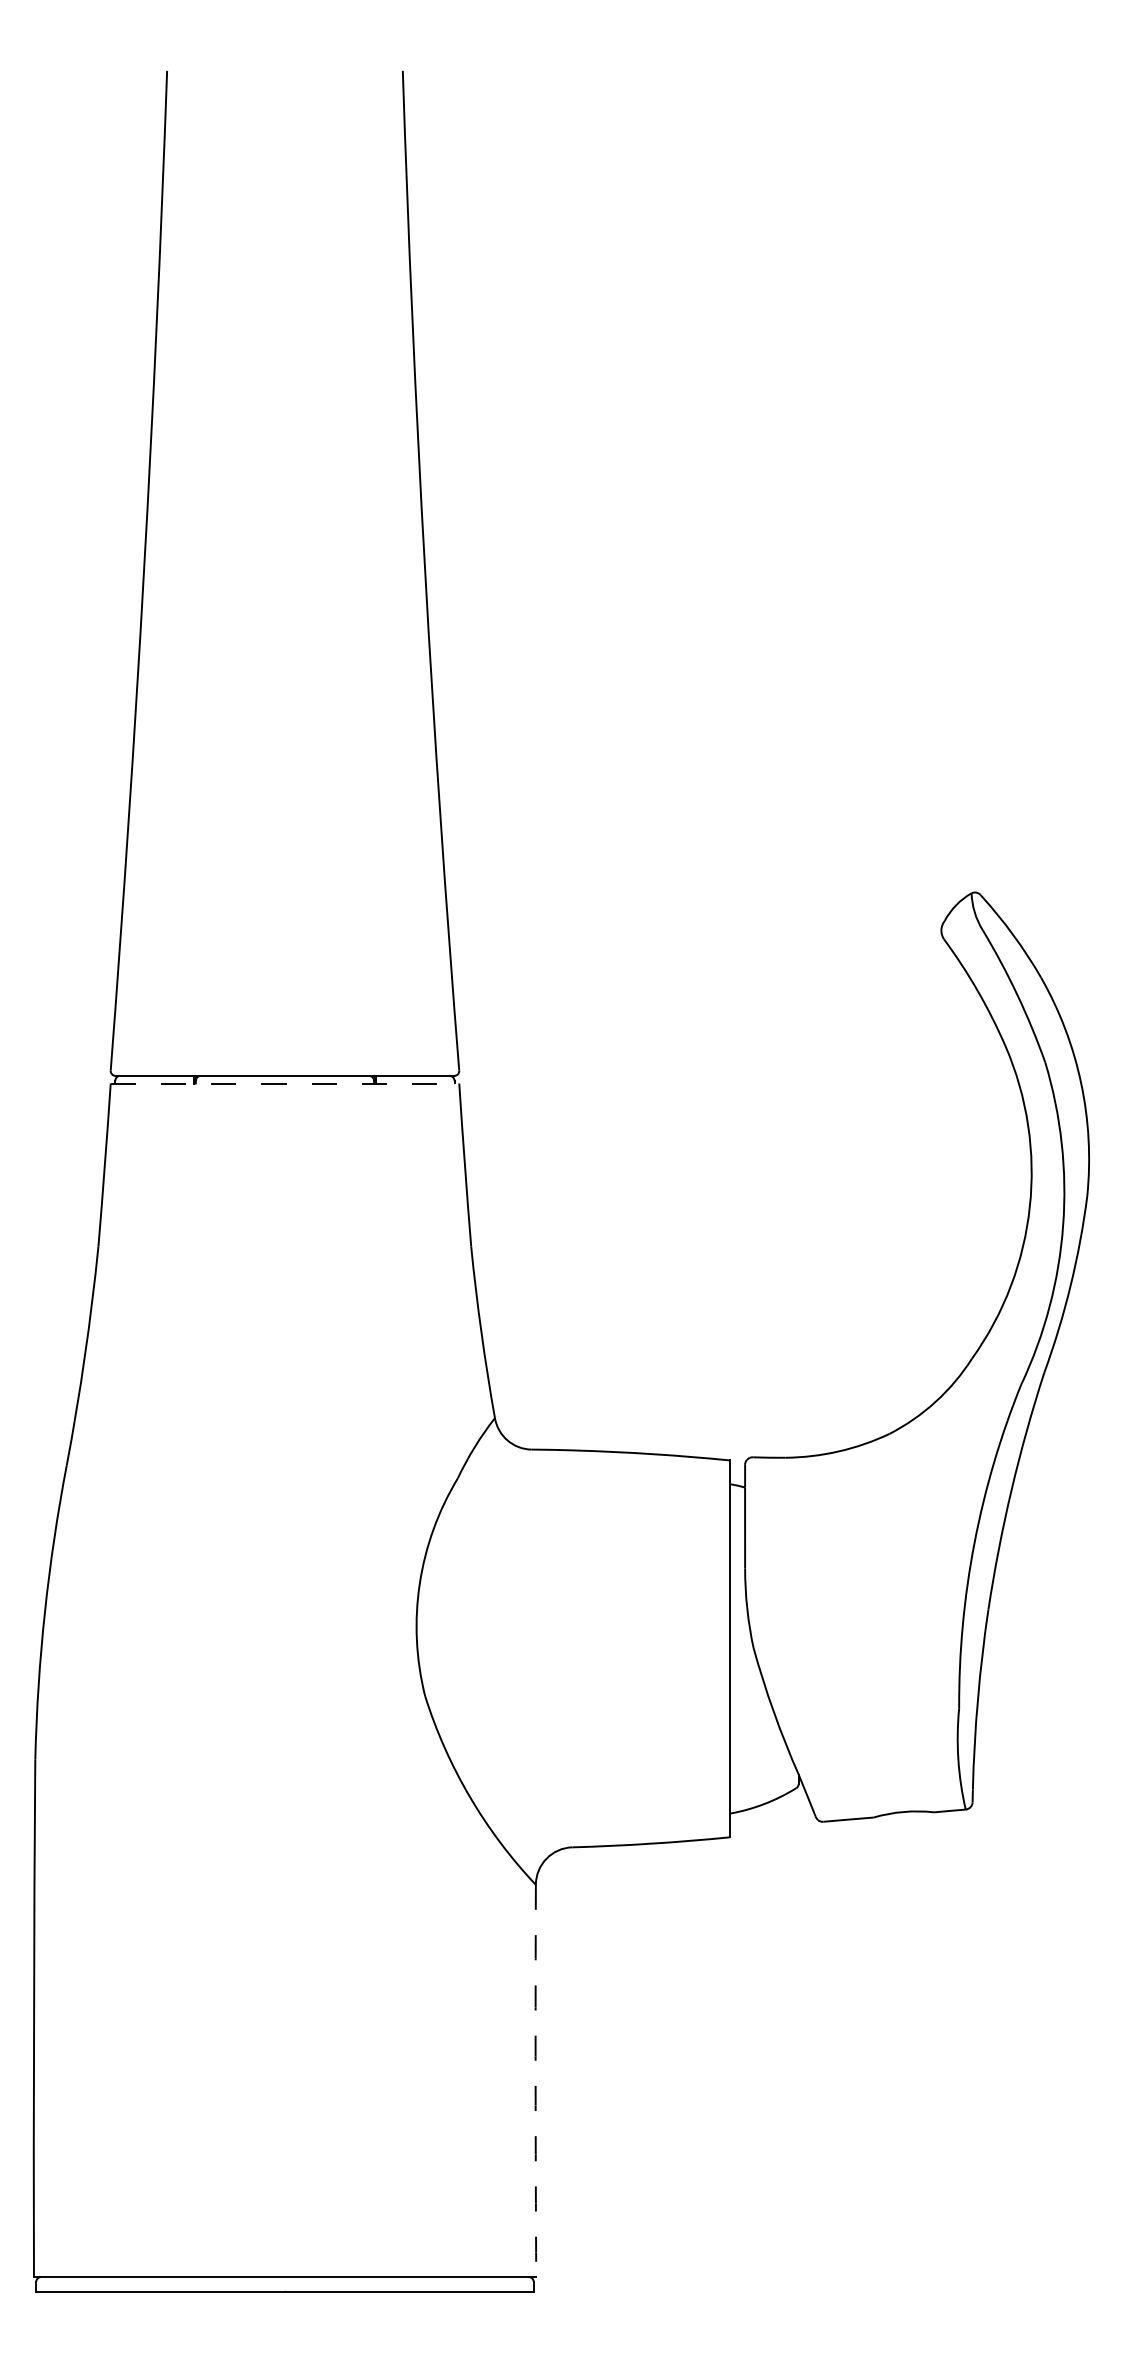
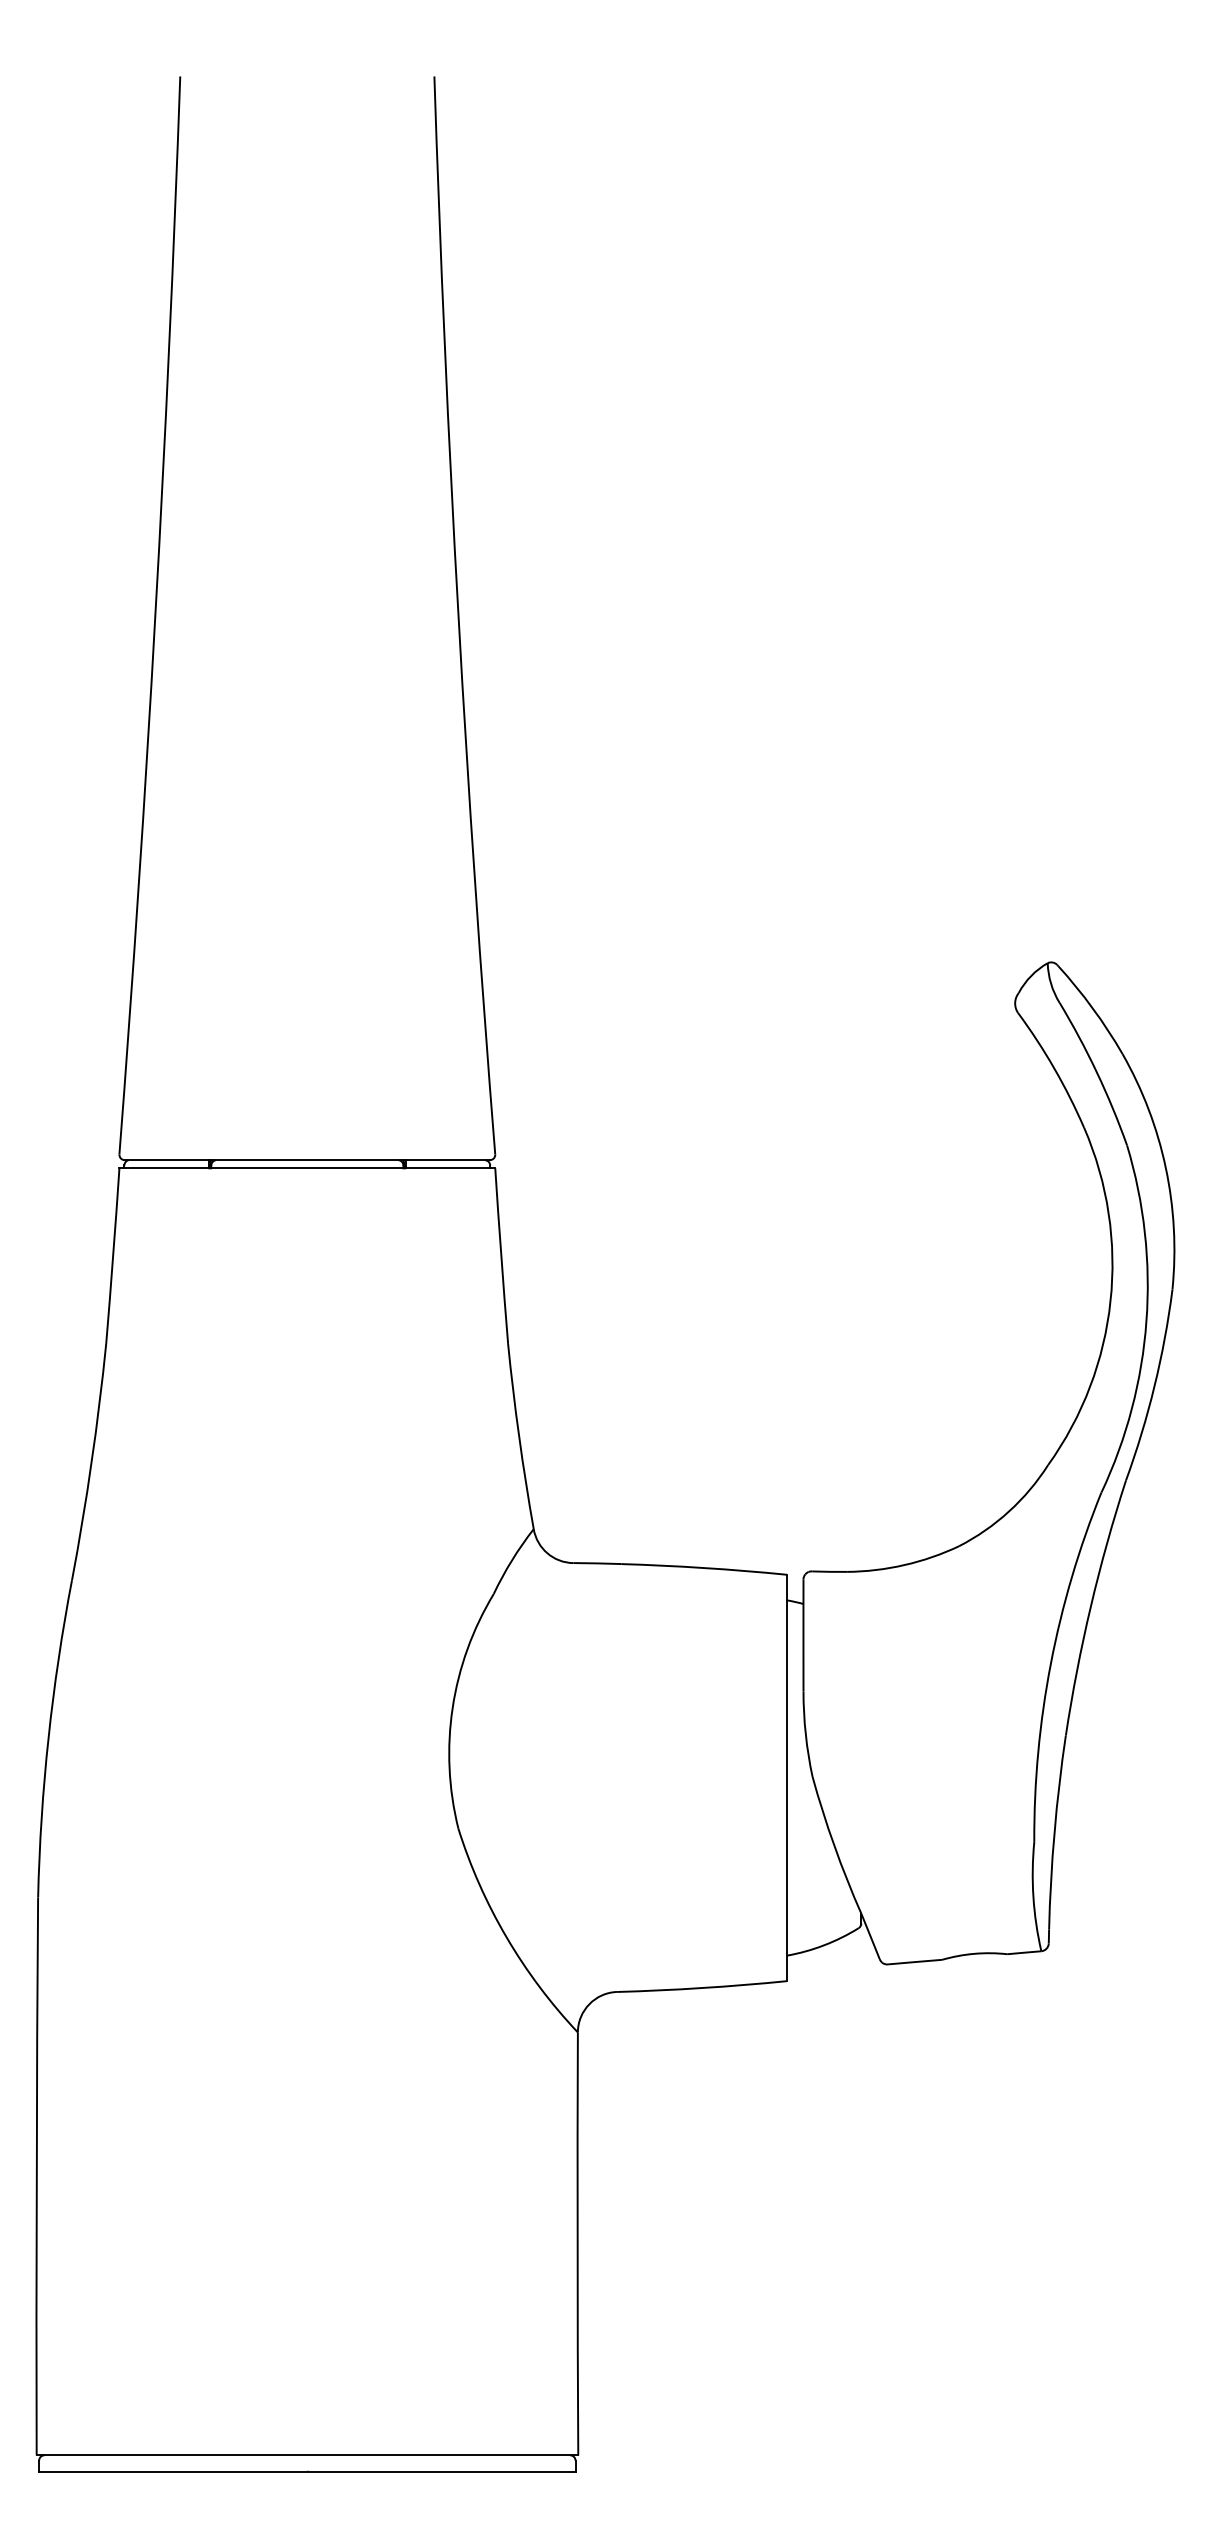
line: (285, 1083) -> (307, 1168), dashed -> solid
arc: (535, 2080) -> (577, 2243), dashed -> solid

